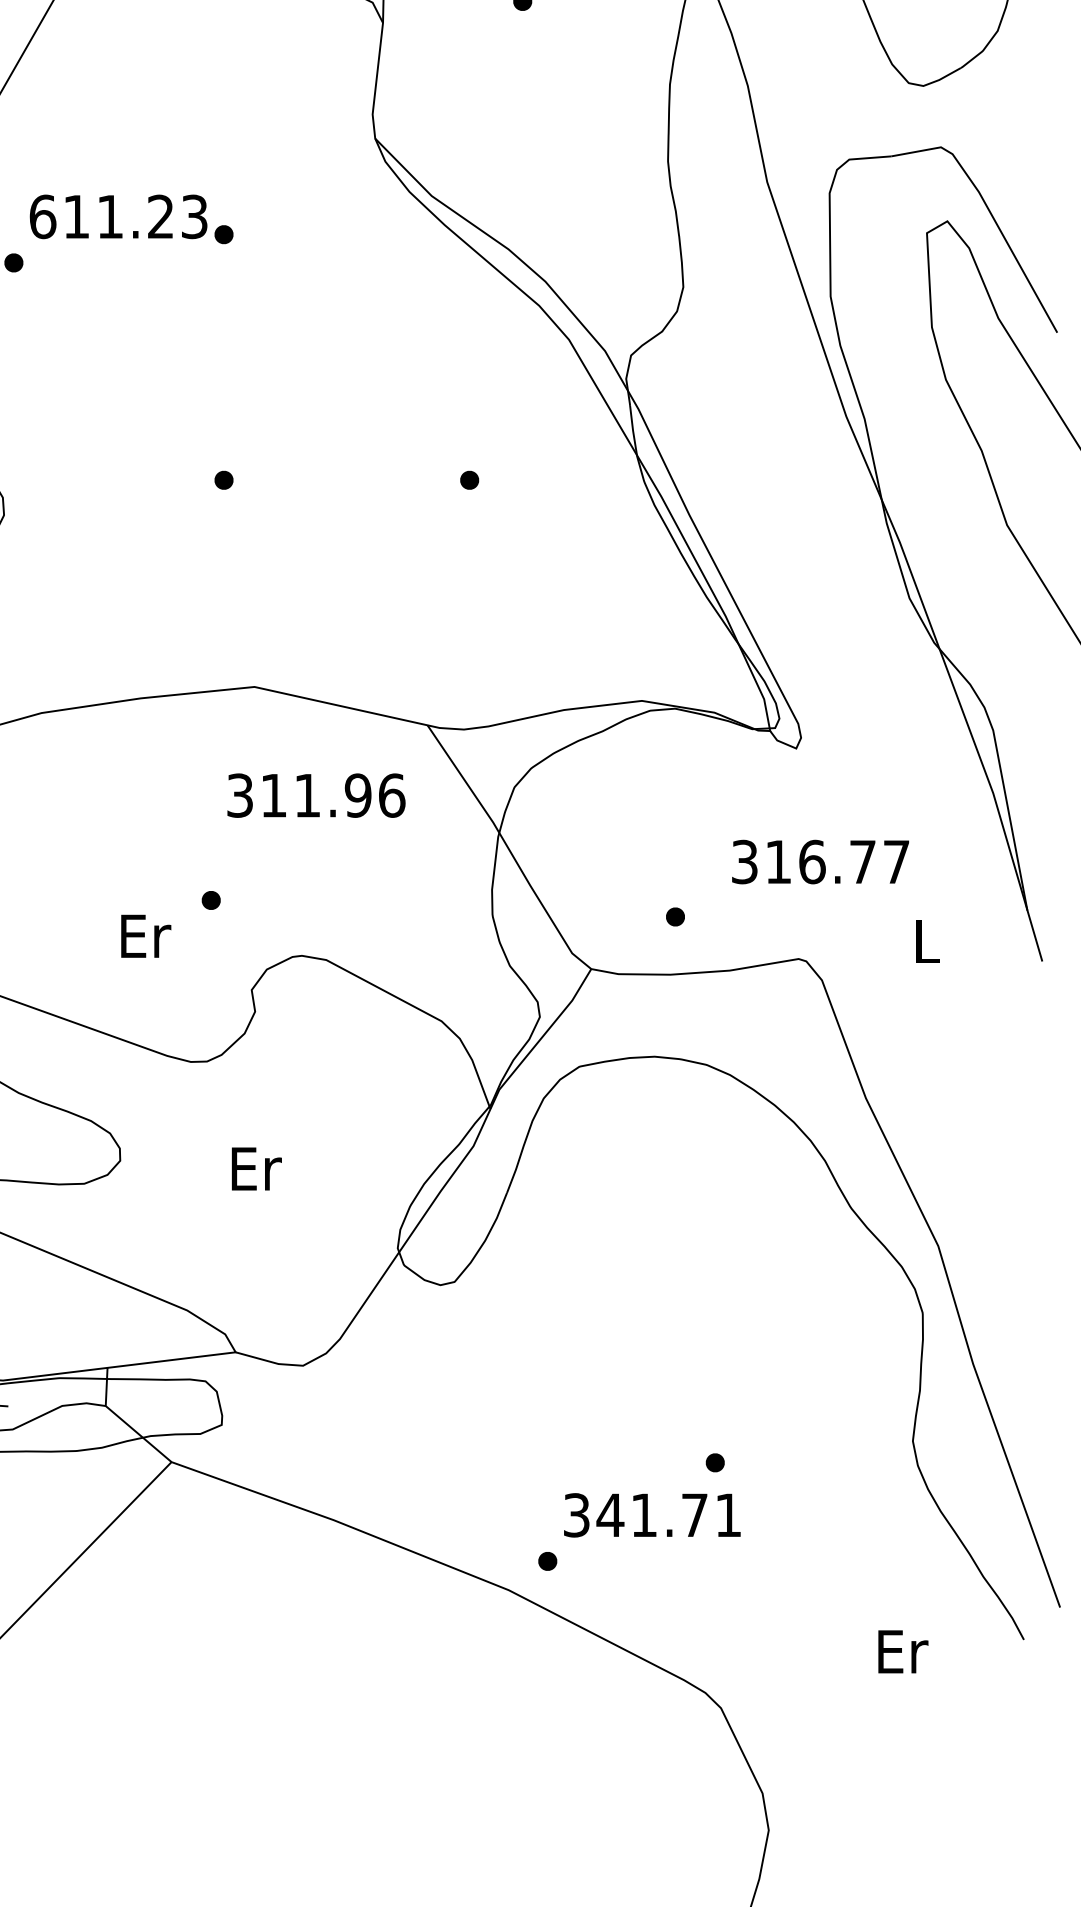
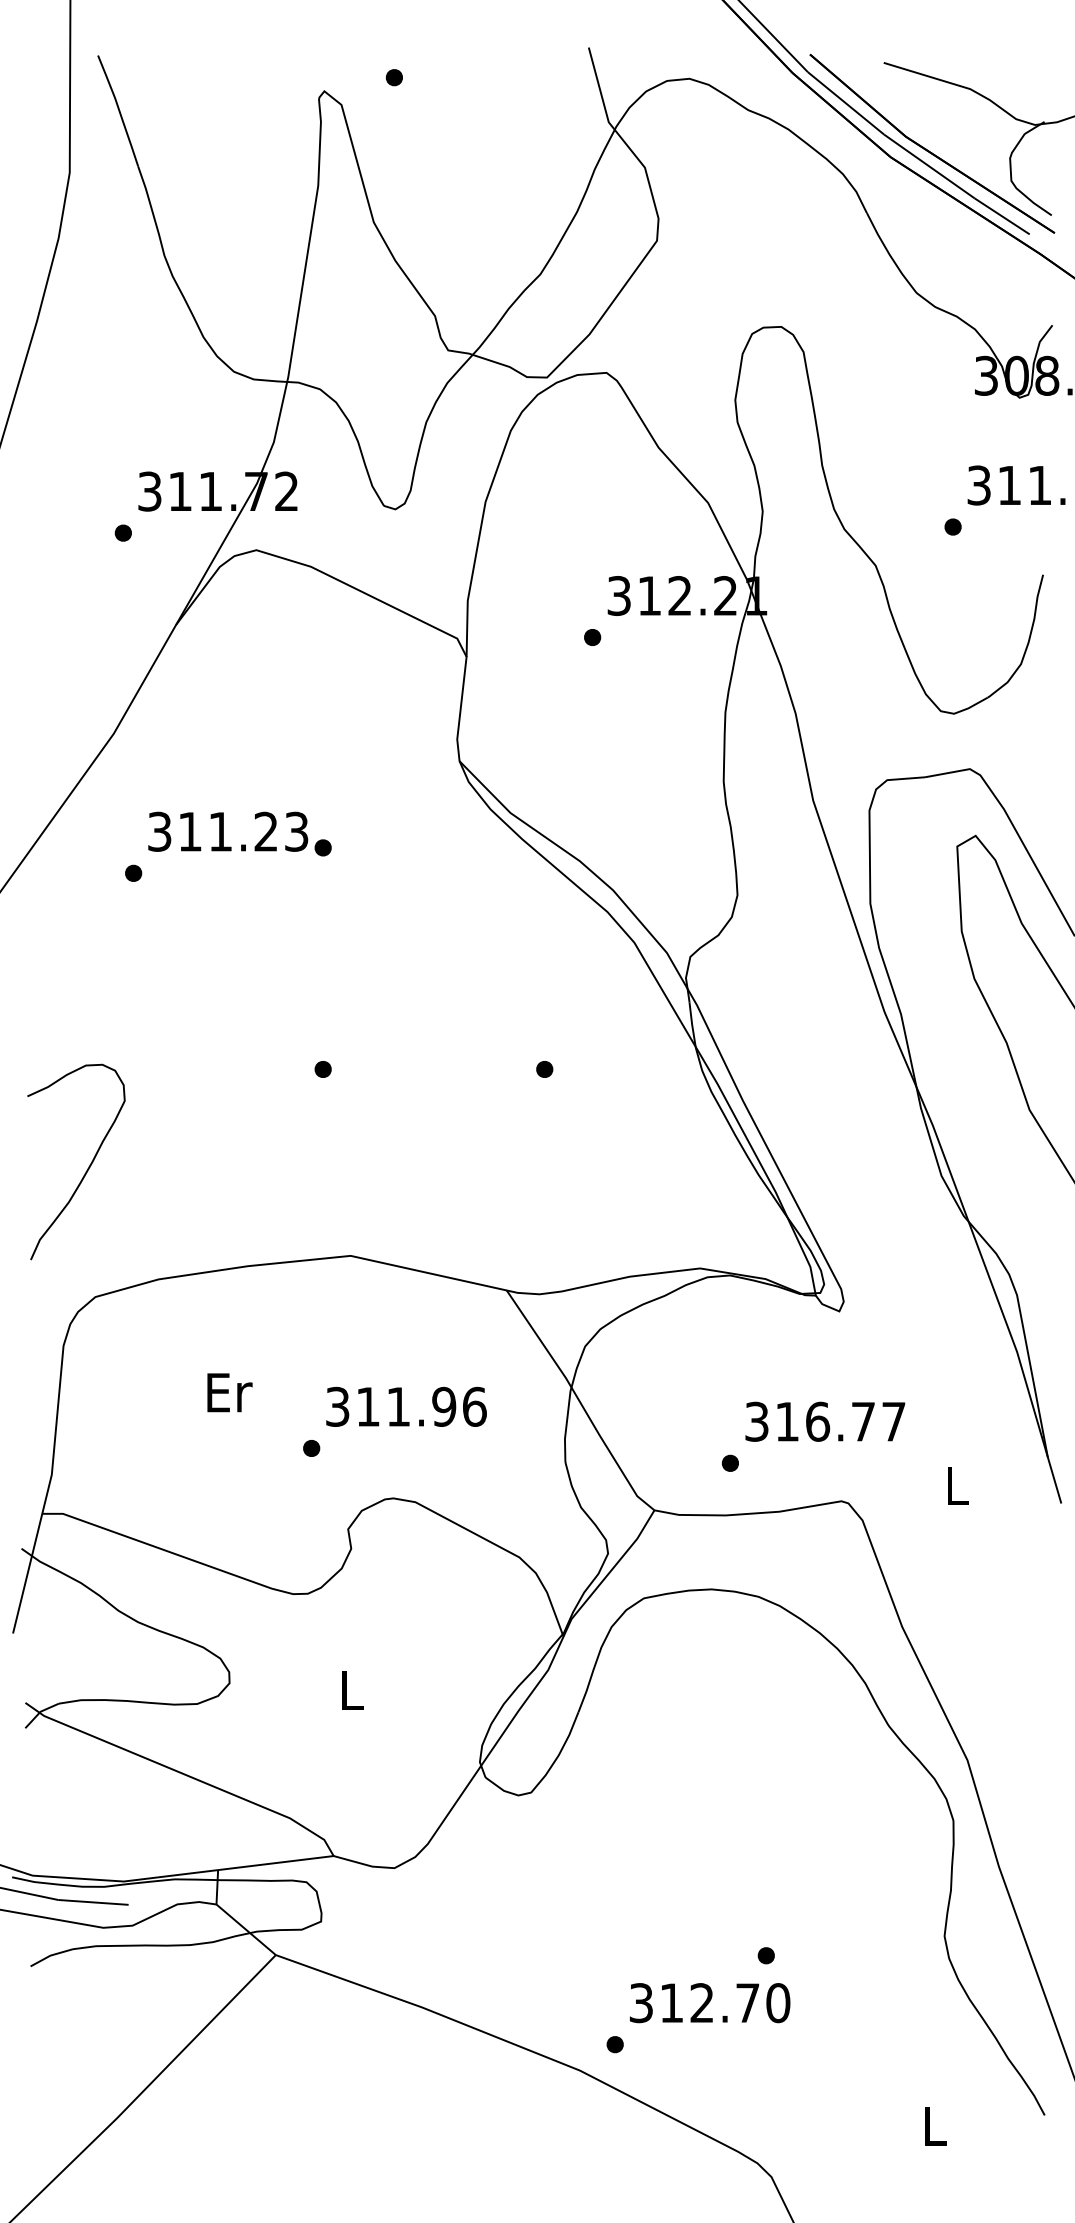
text: (42, 216) -> (159, 831), 611.23 -> 311.23
text: (316, 795) -> (406, 1406), moved
text: (820, 861) -> (825, 1421), moved
text: (145, 935) -> (229, 1392), moved
text: (256, 1168) -> (352, 1690), Er -> L
text: (668, 1515) -> (724, 2003), 341.71 -> 312.70
text: (902, 1651) -> (935, 2125), Er -> L

